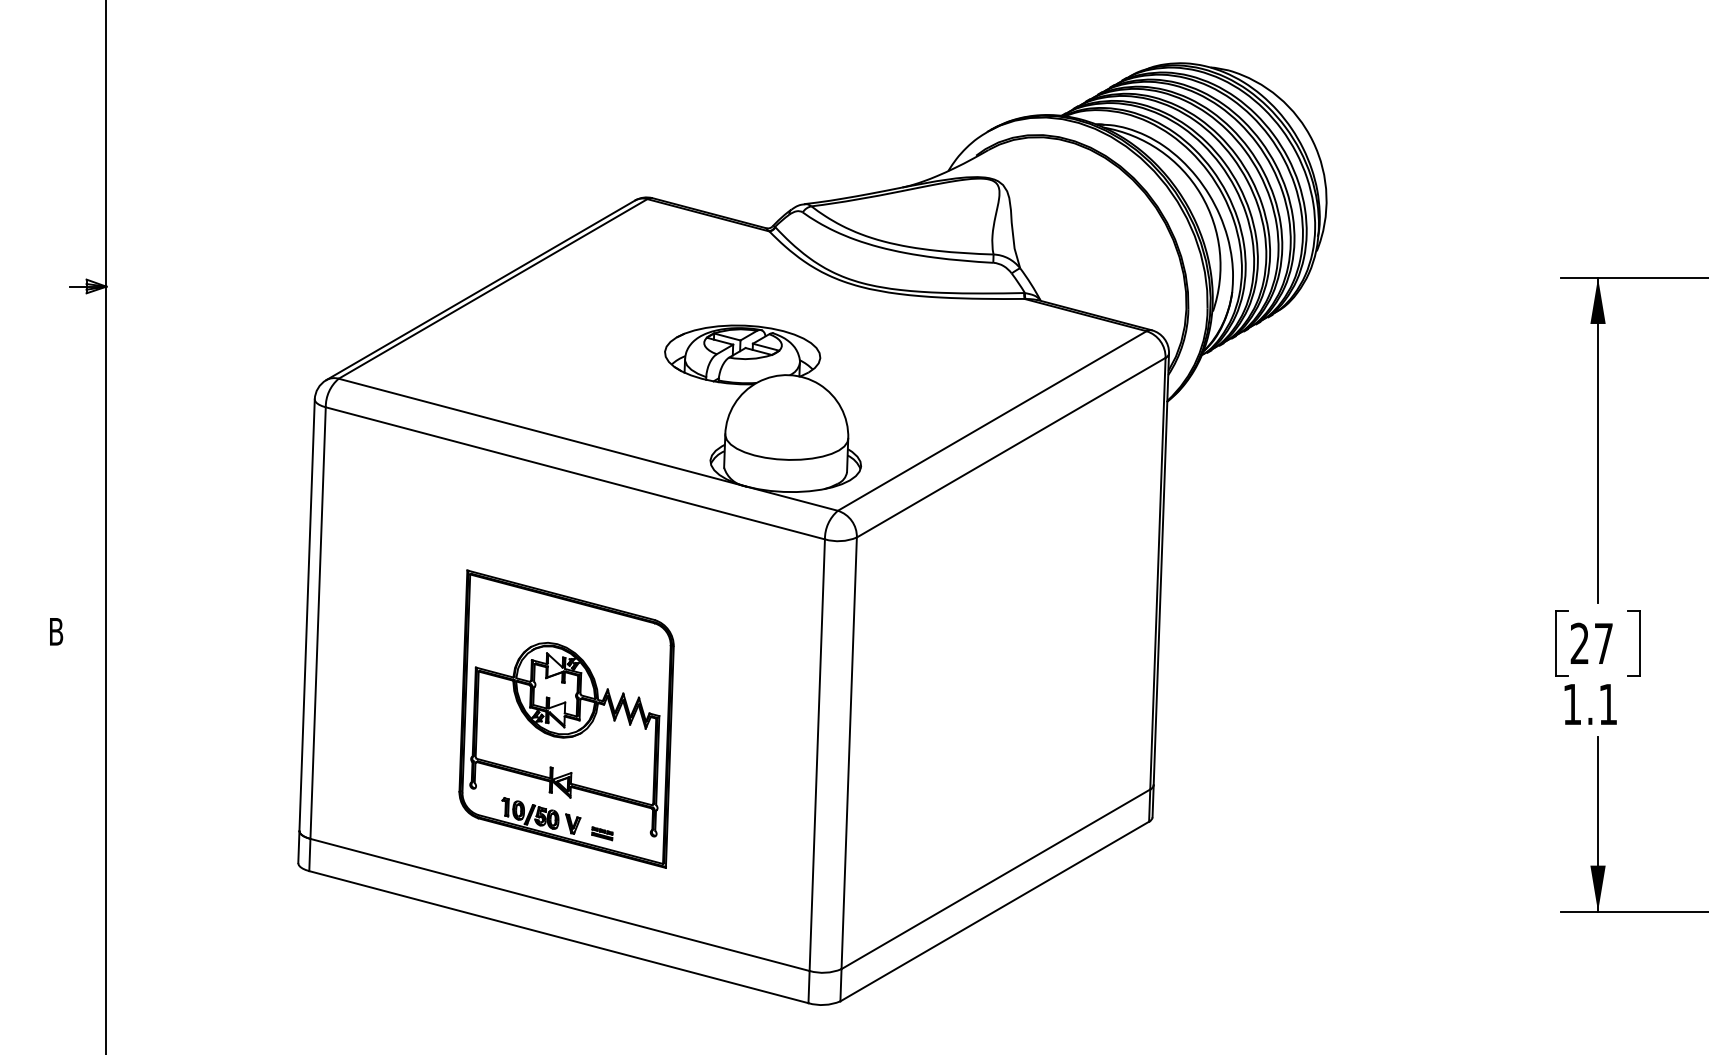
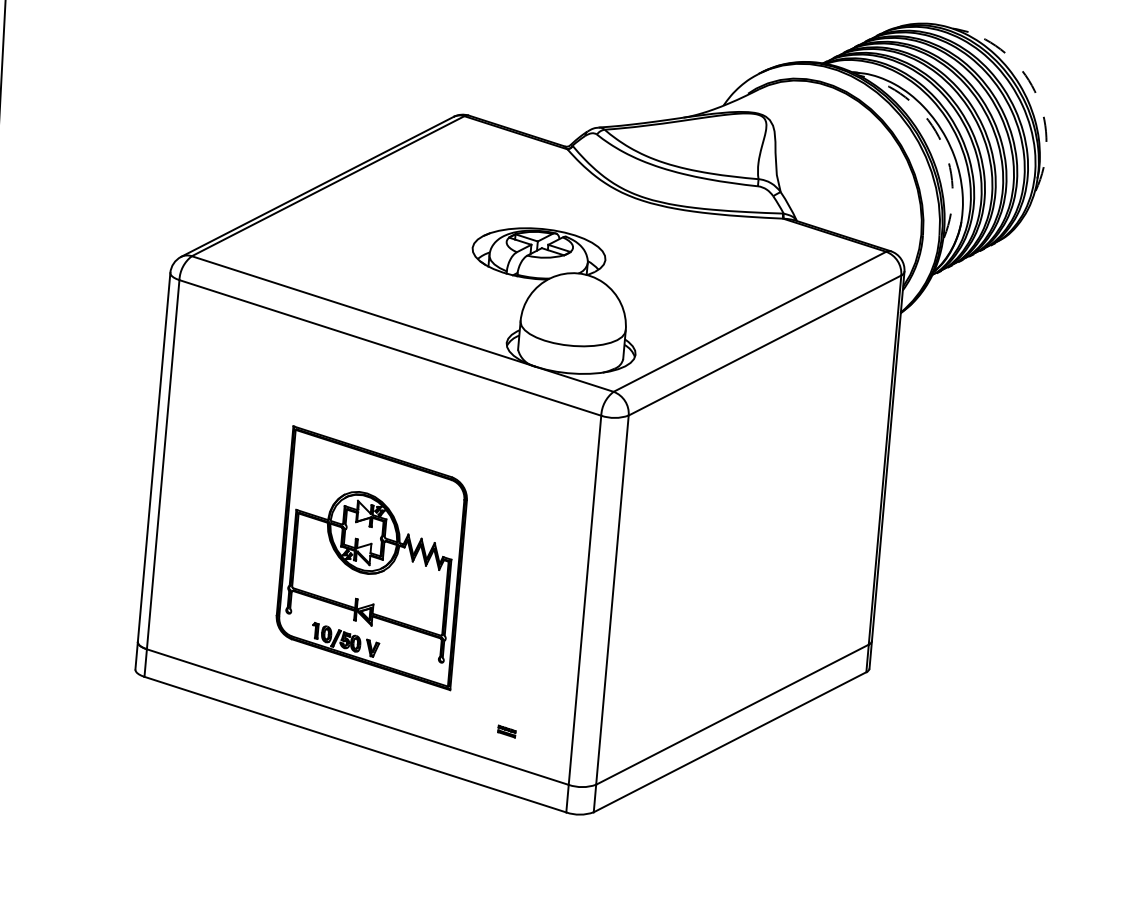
arc: (1312, 141) -> (1036, 96), solid -> dashed
arc: (1200, 194) -> (938, 137), solid -> dashed
part: (602, 833) -> (506, 731), moved

